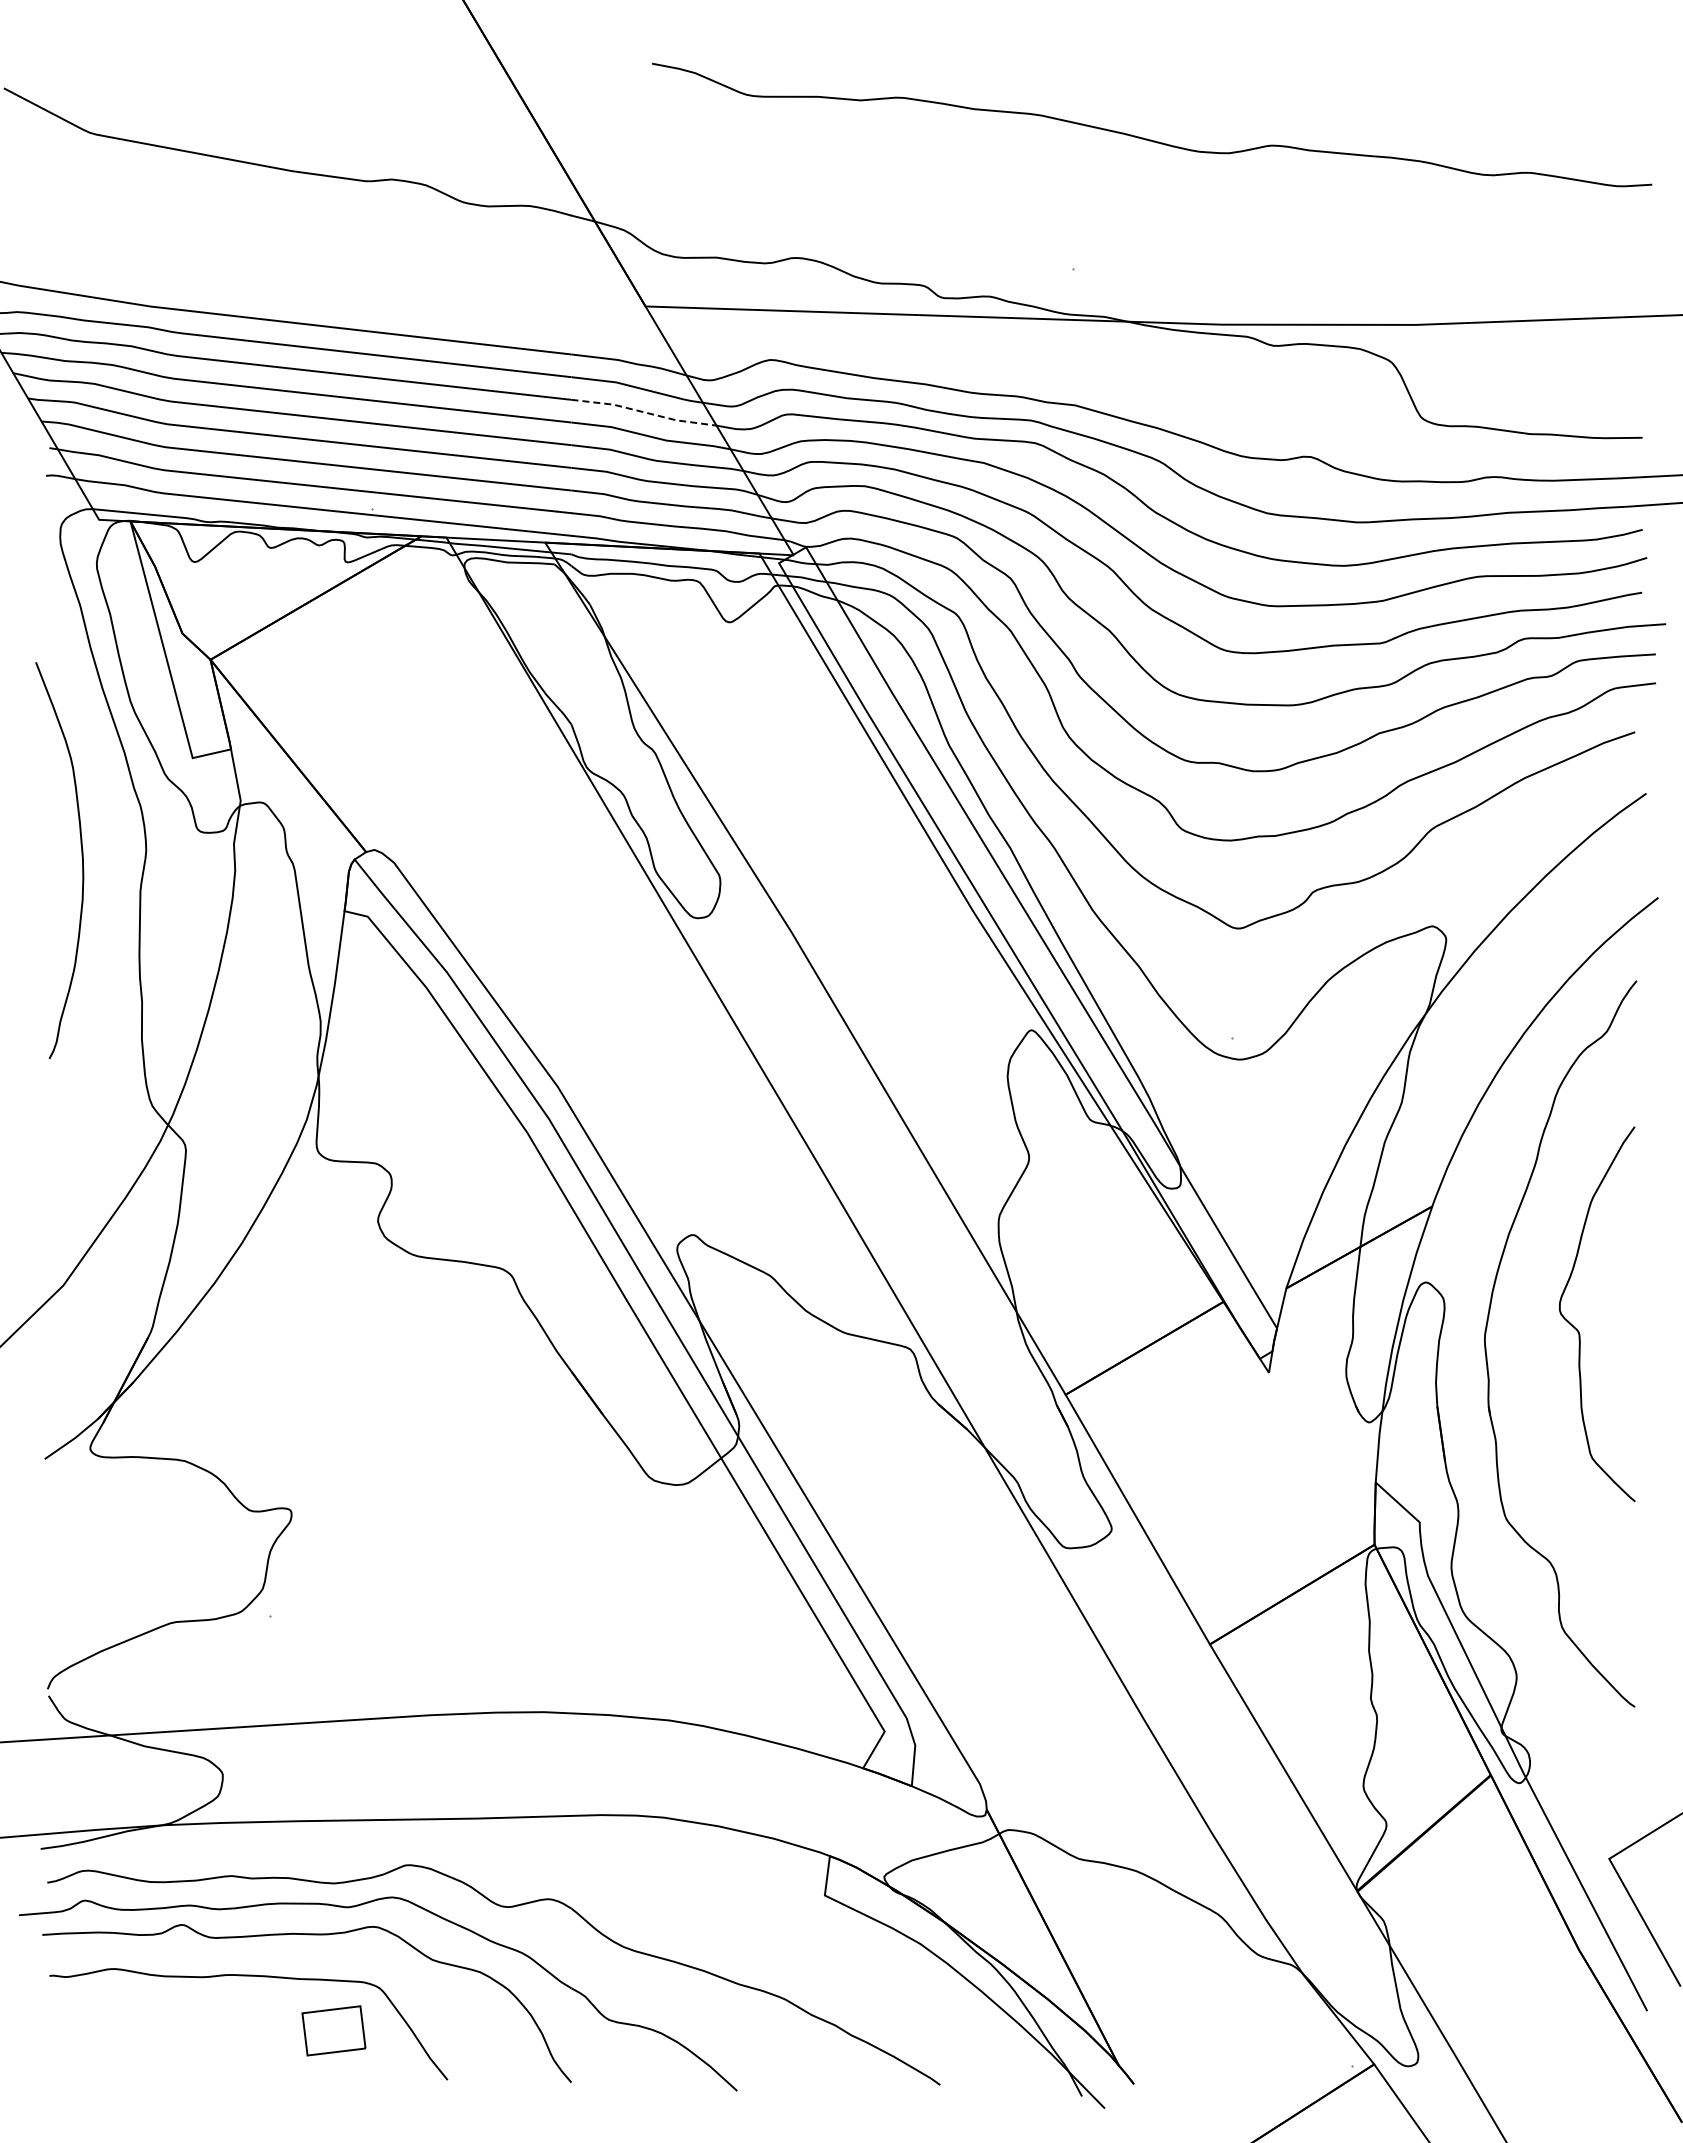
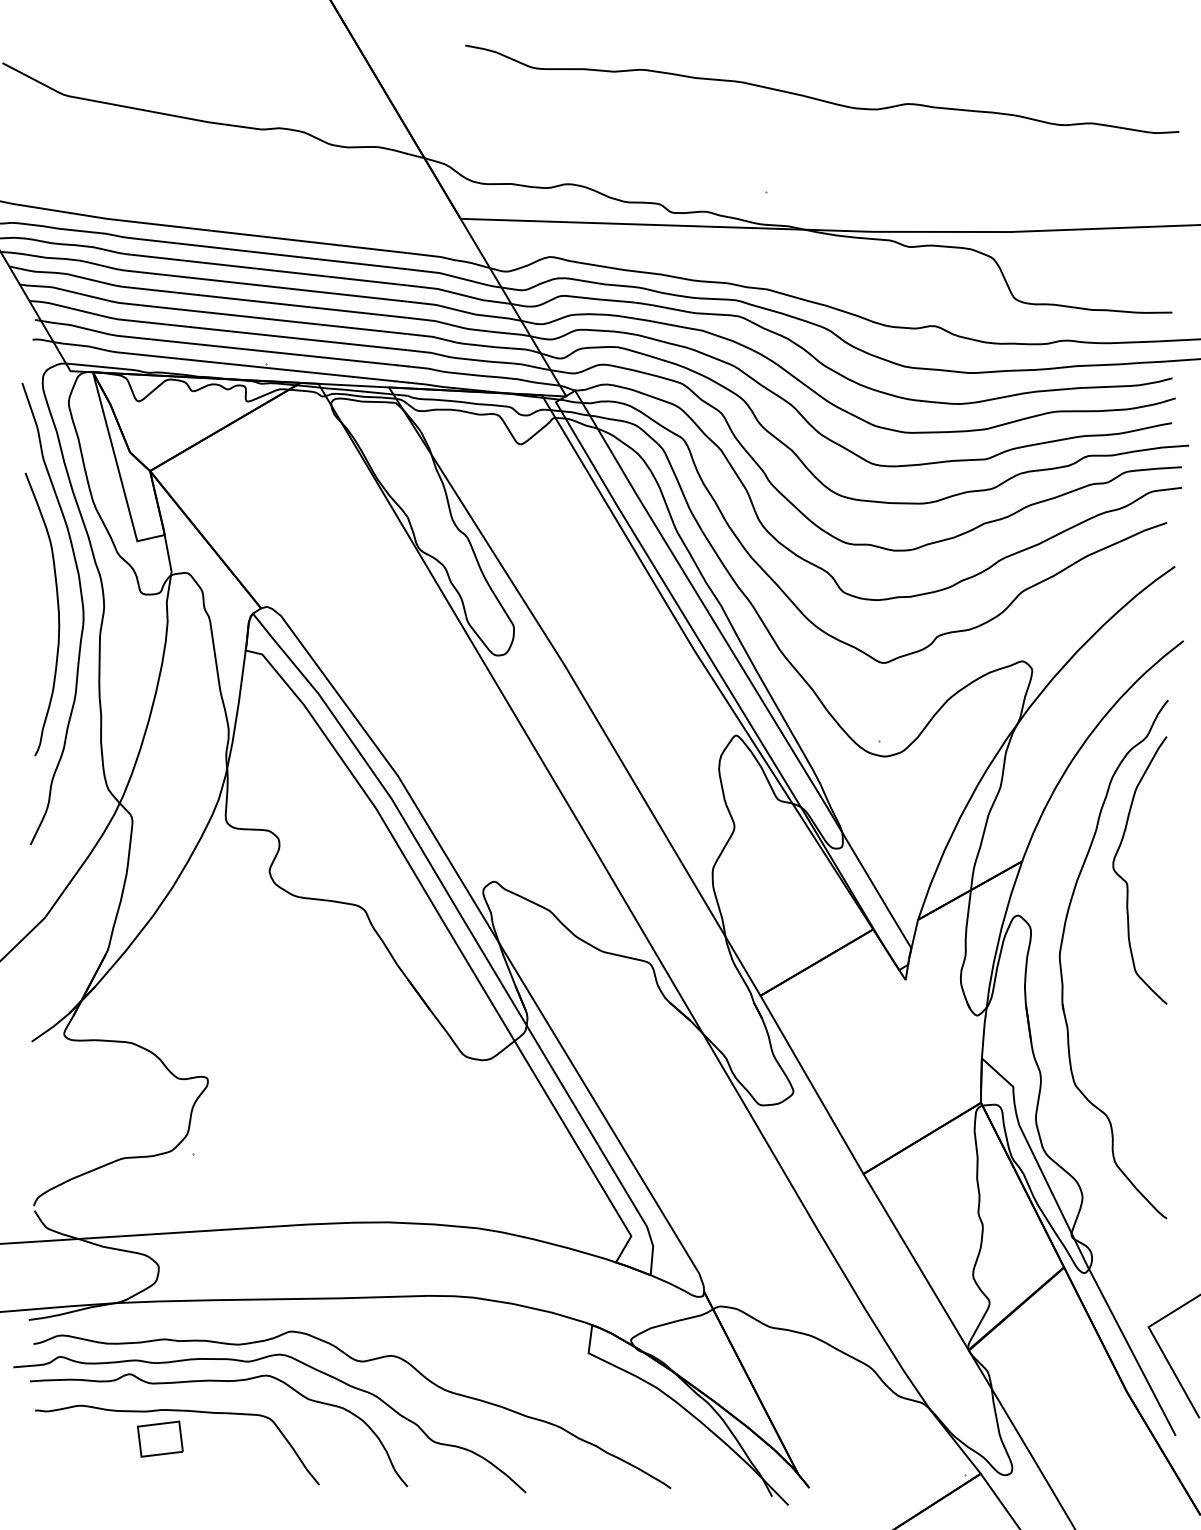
line: (644, 412) -> (459, 294), dashed -> solid
curve: (115, 850) -> (82, 607), added
curve: (1579, 1331) -> (1127, 882), moved
part: (333, 2030) -> (160, 1438), moved

